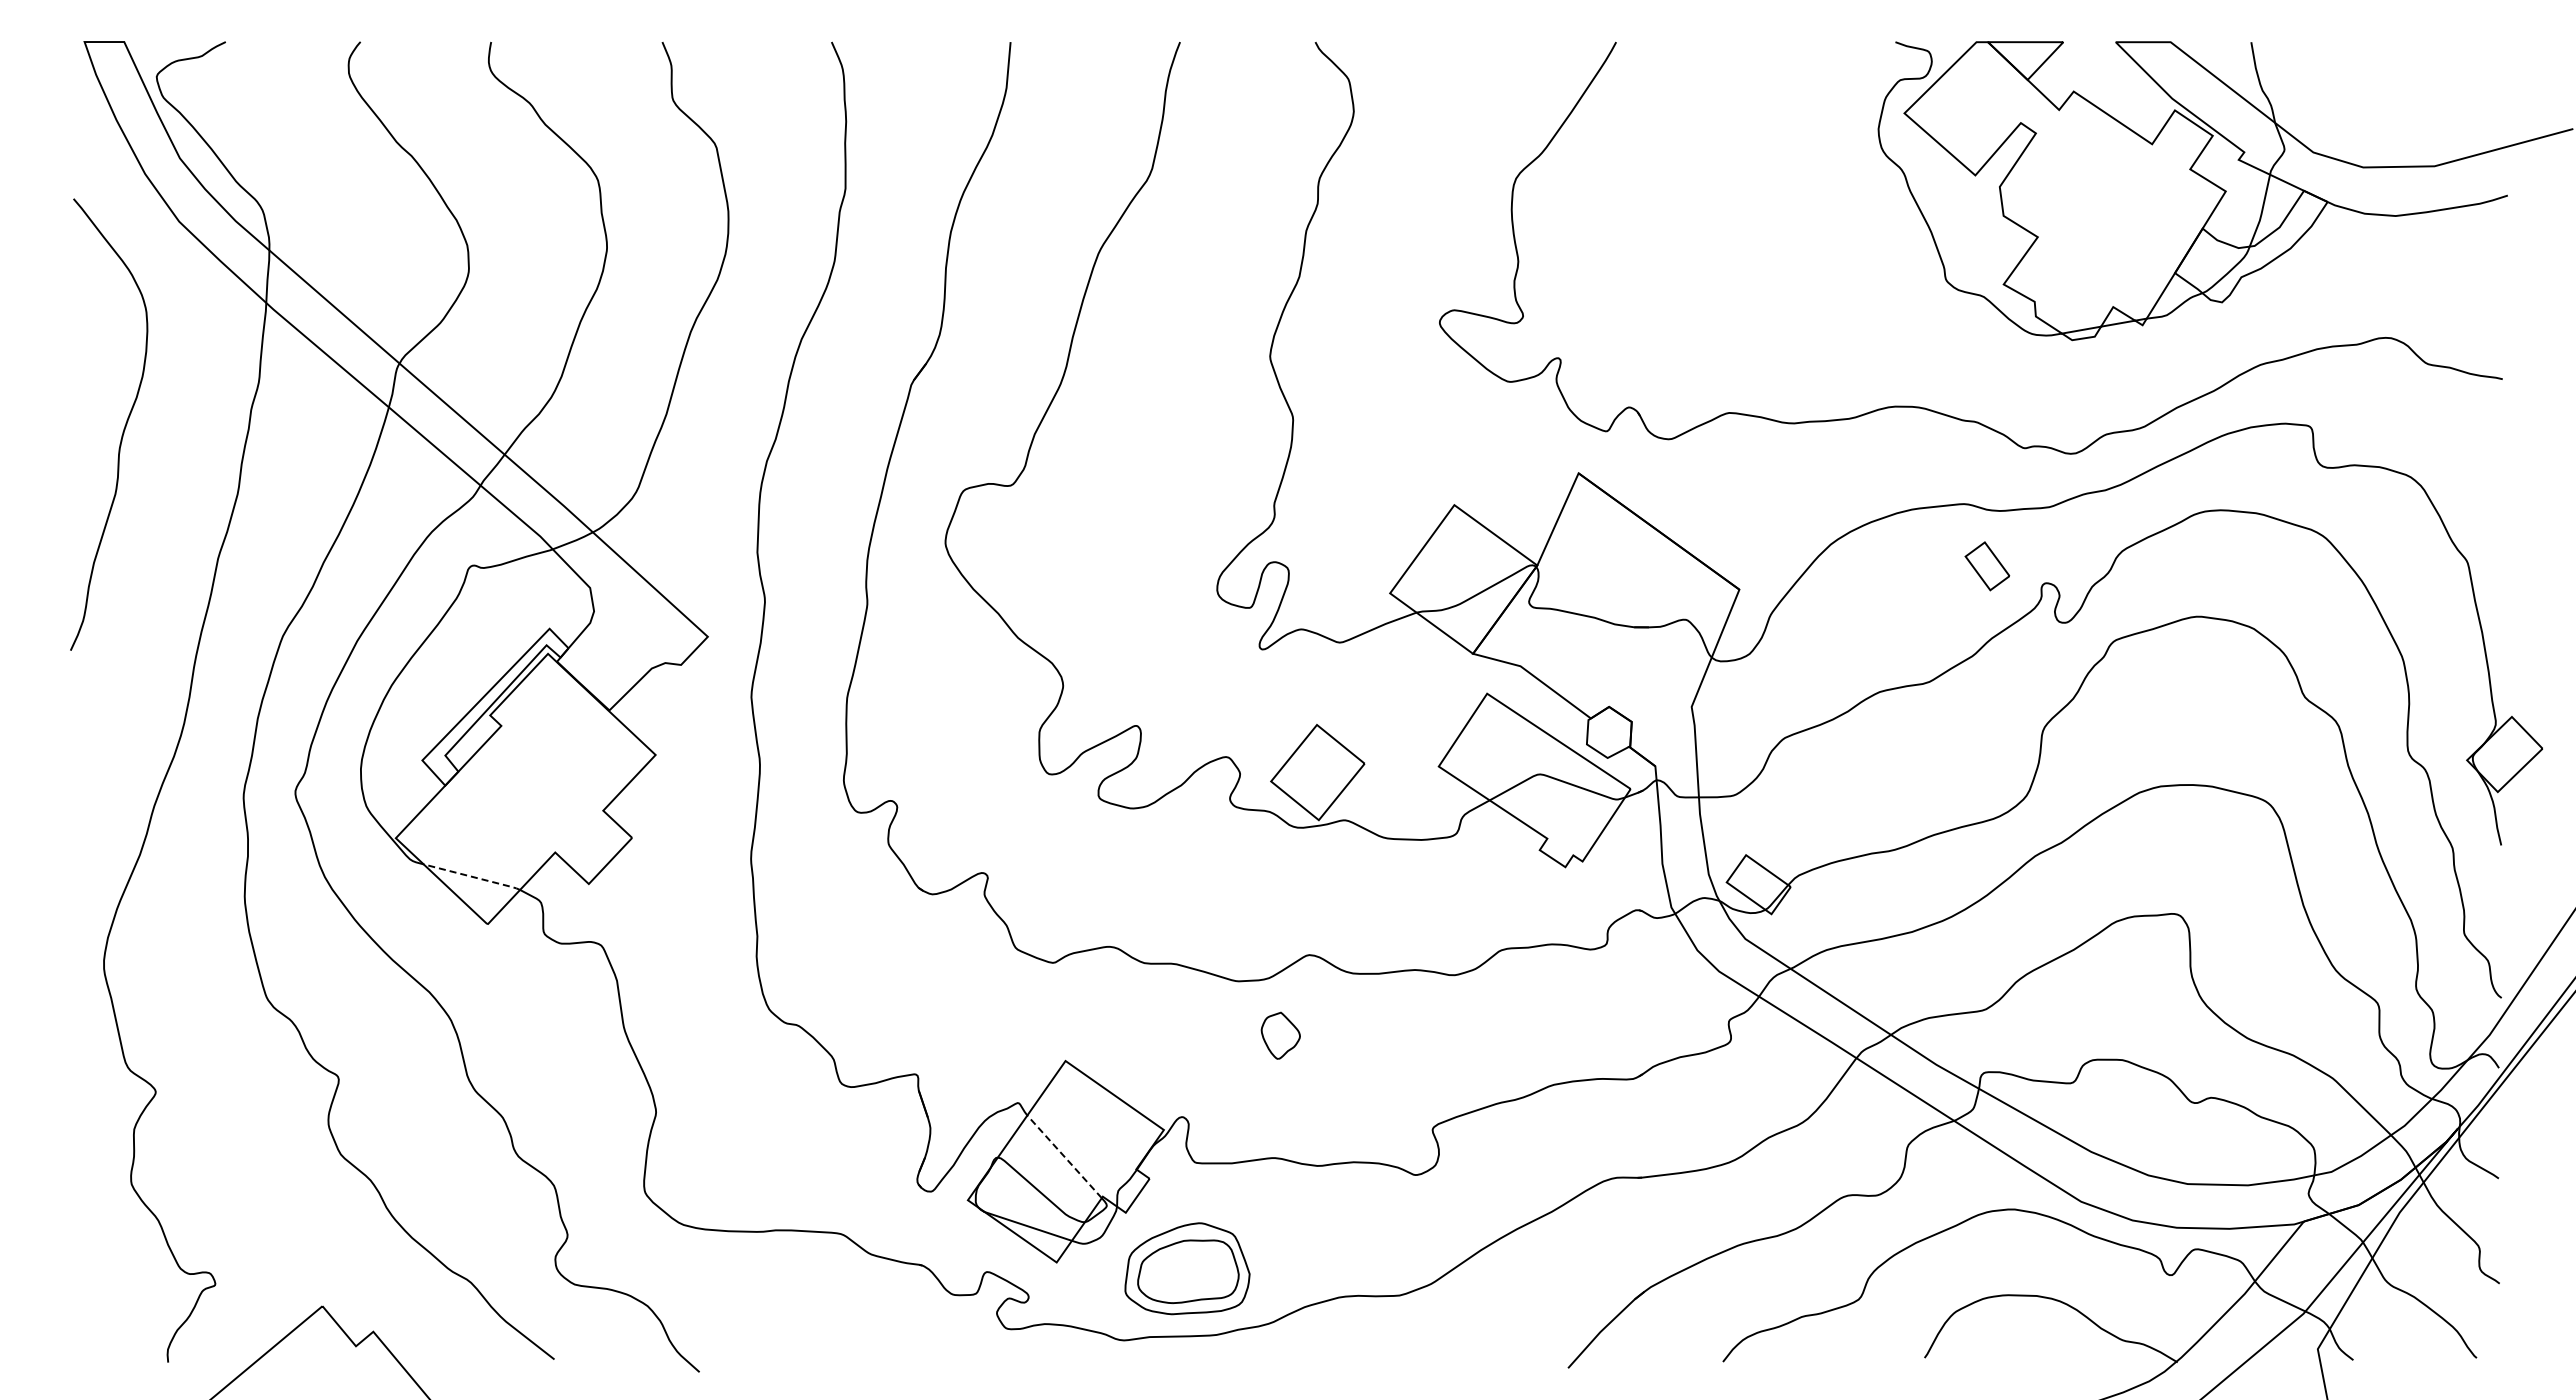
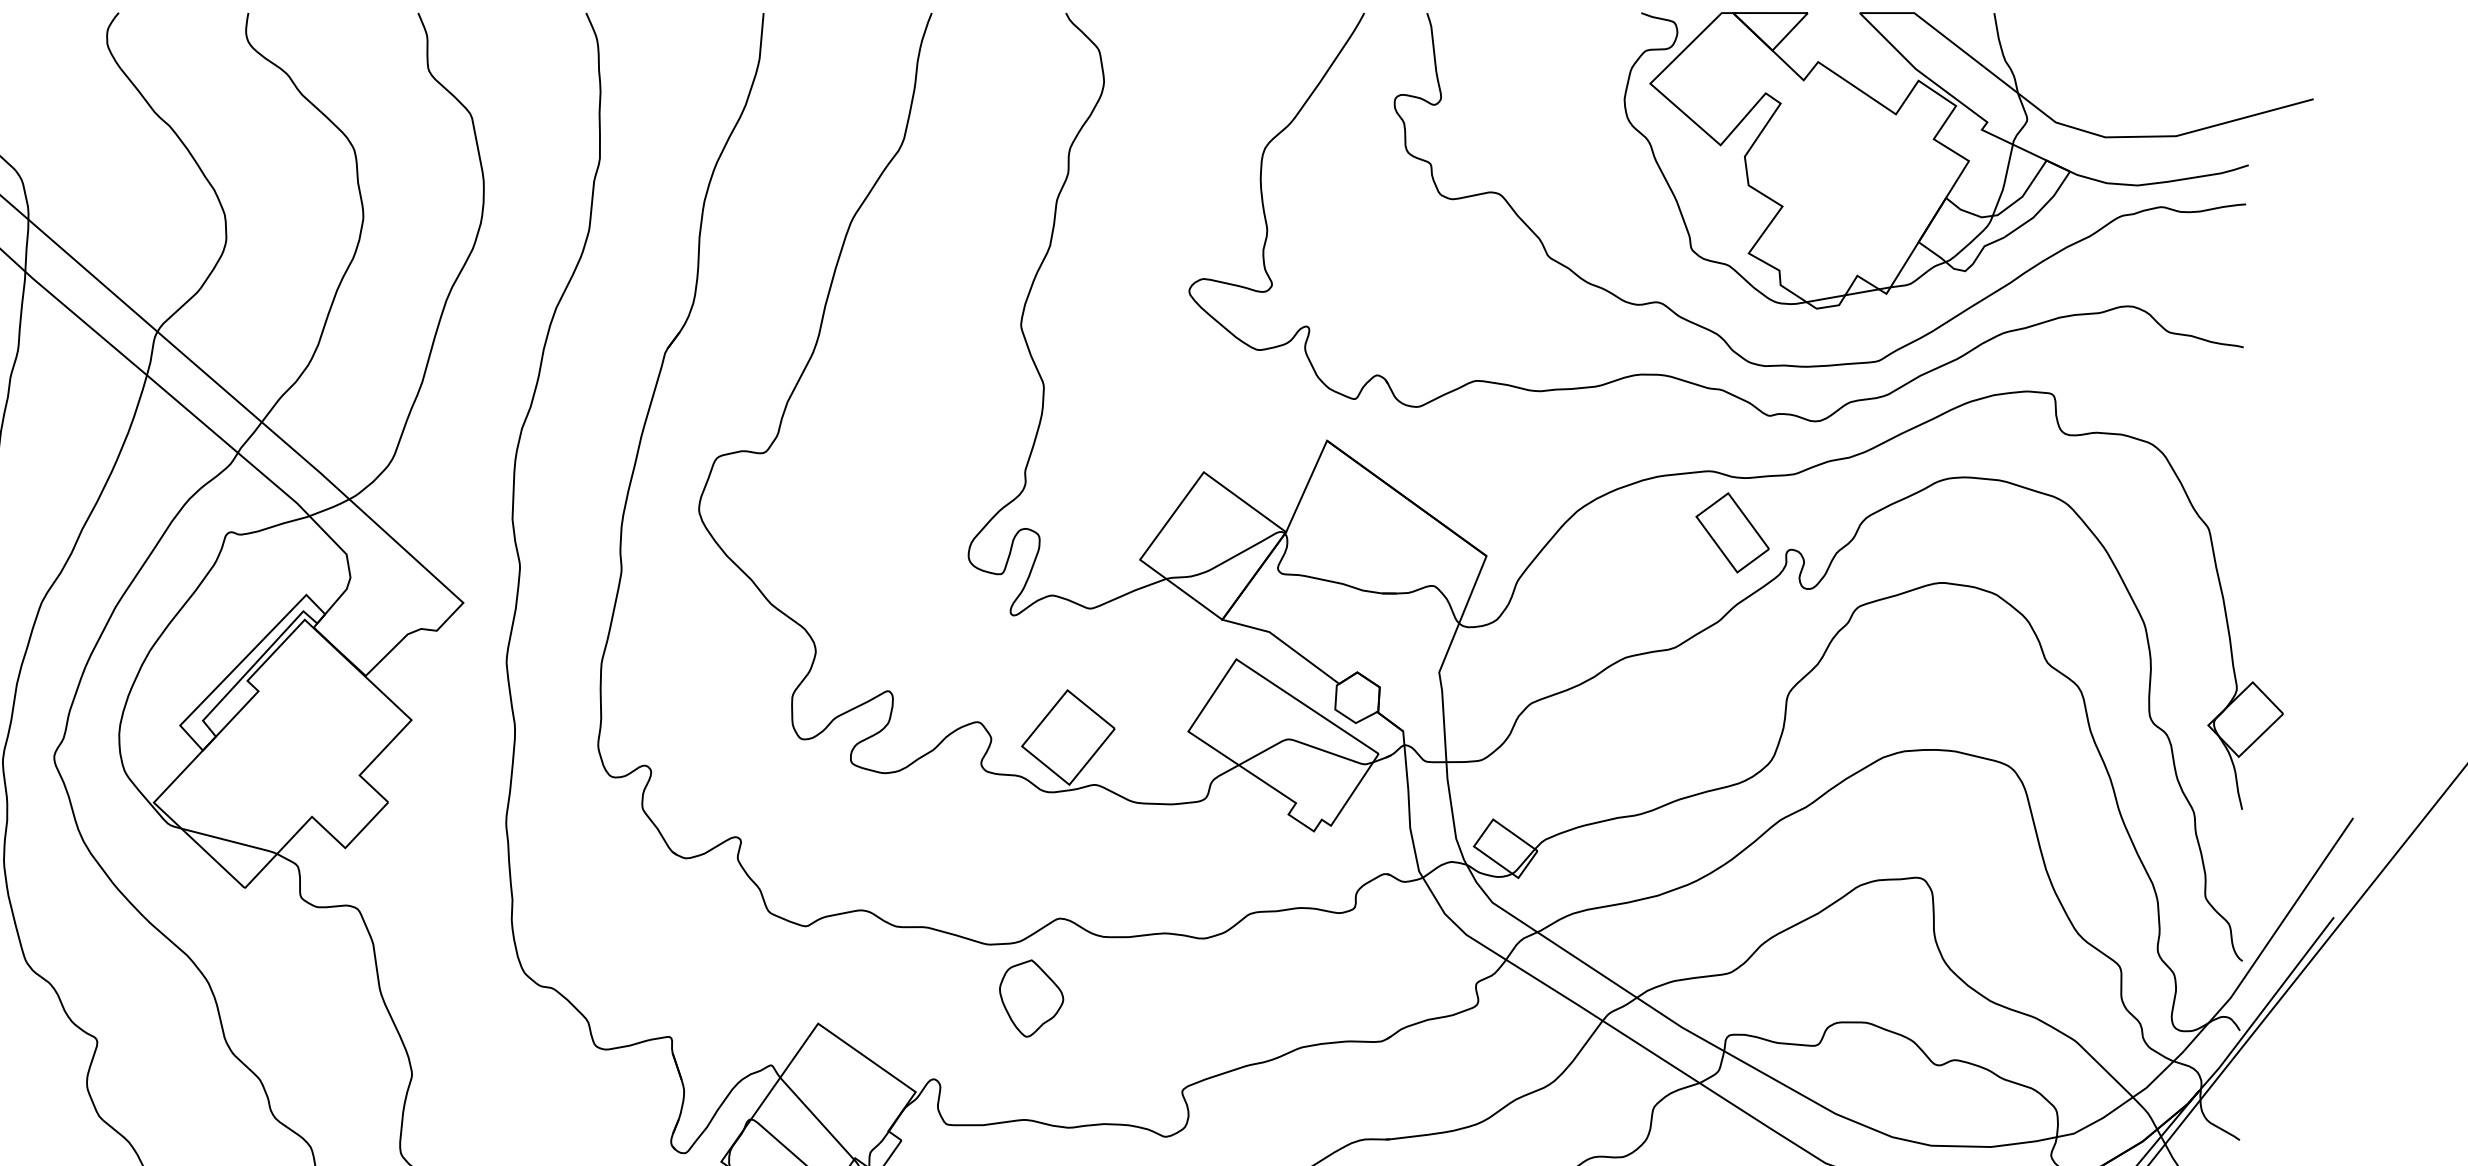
curve: (2094, 395) -> (1838, 363), added
part: (1987, 566) -> (1732, 533), size x1.67
line: (473, 877) -> (230, 841), dashed -> solid
part: (1280, 1035) -> (1031, 998), size x1.67
line: (1064, 1156) -> (817, 1118), dashed -> solid

